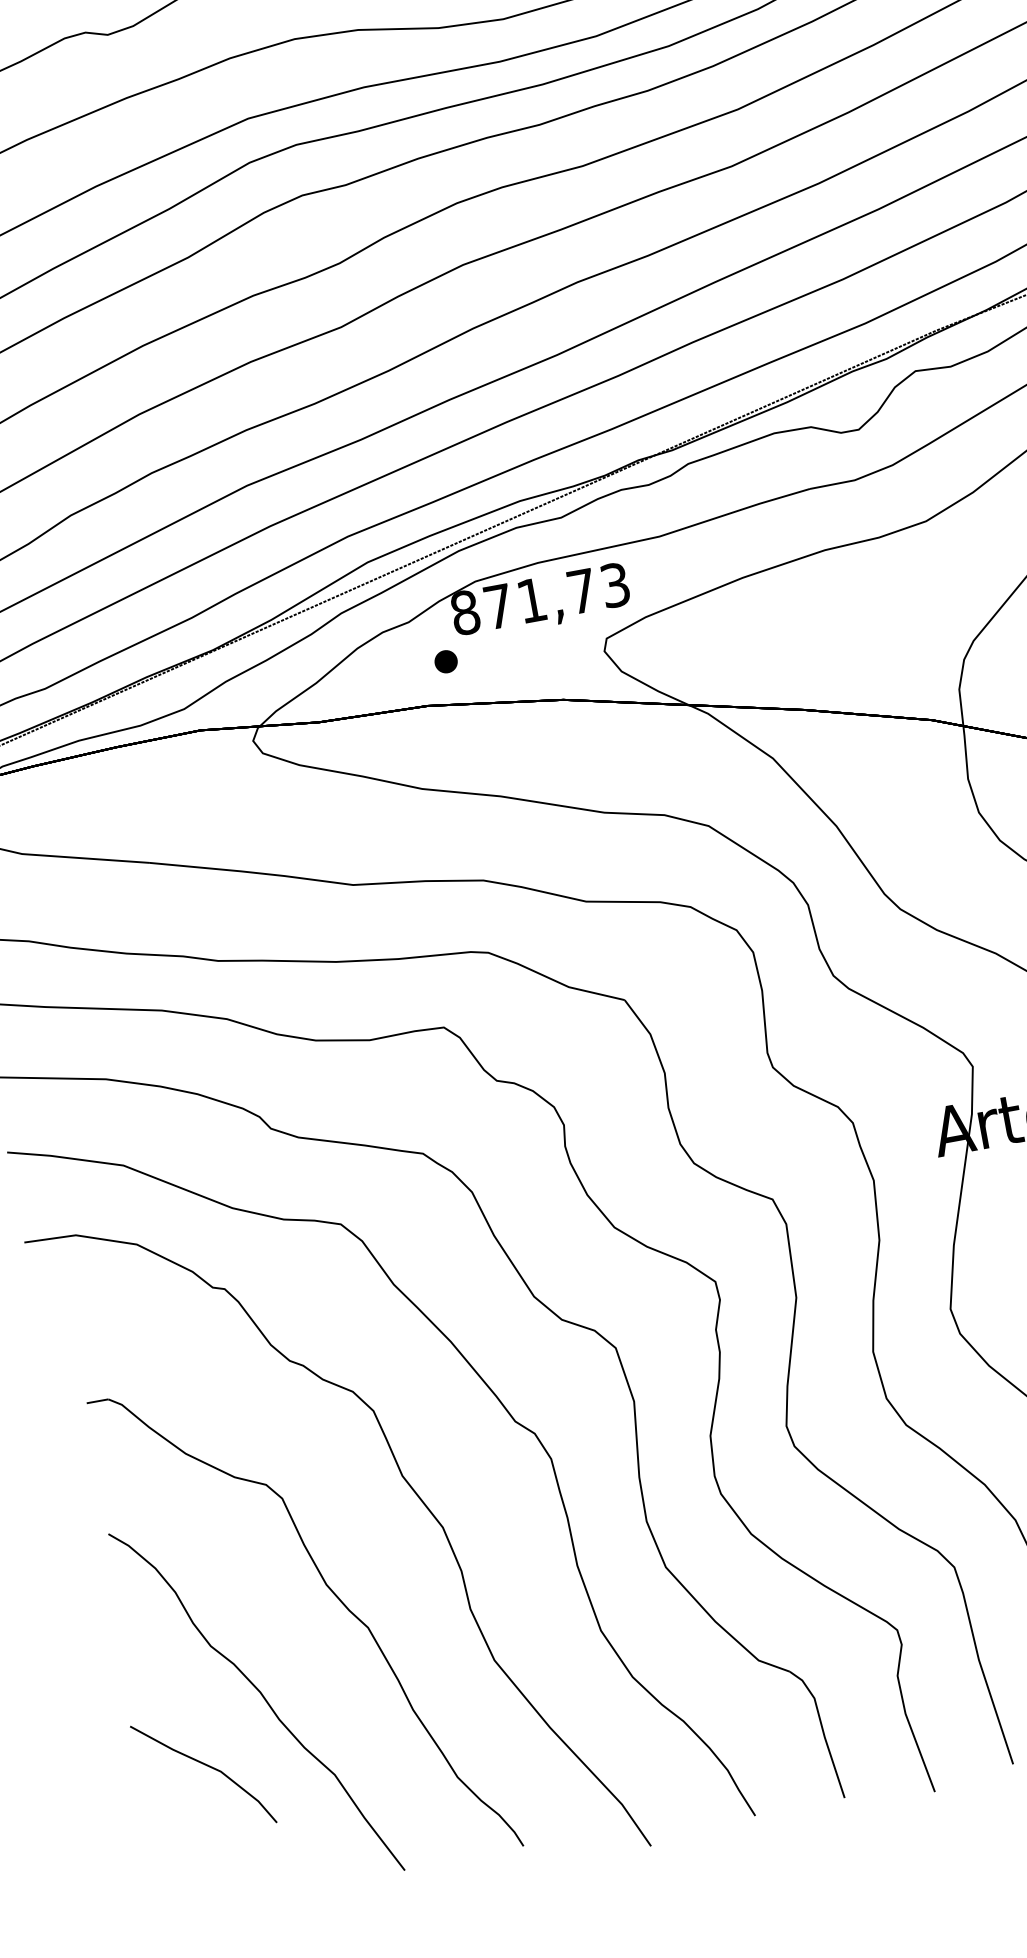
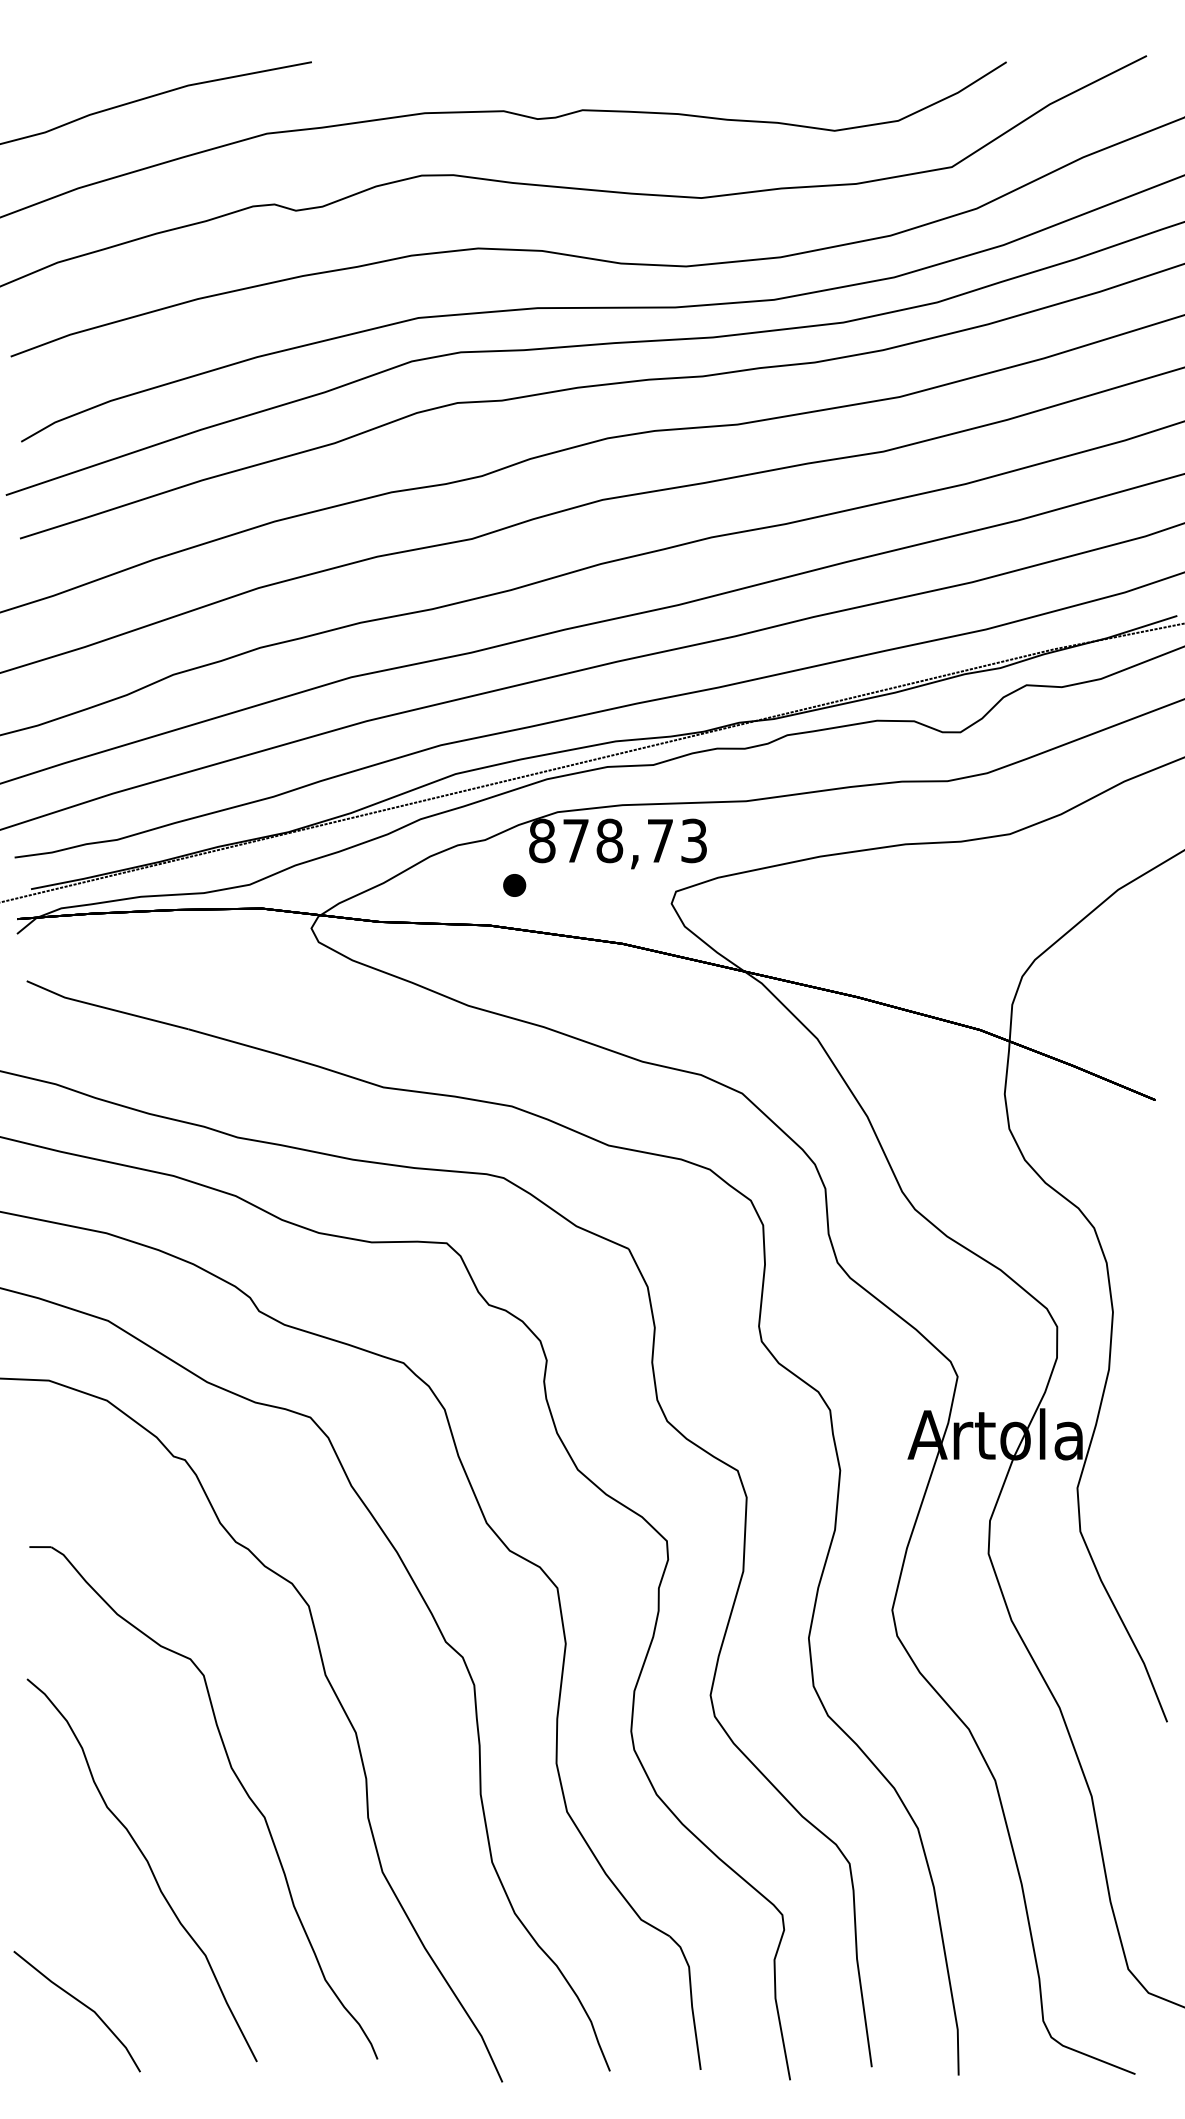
text: (531, 600) -> (609, 840), 871,73 -> 878,73
line: (205, 1765) -> (80, 2003), moved

